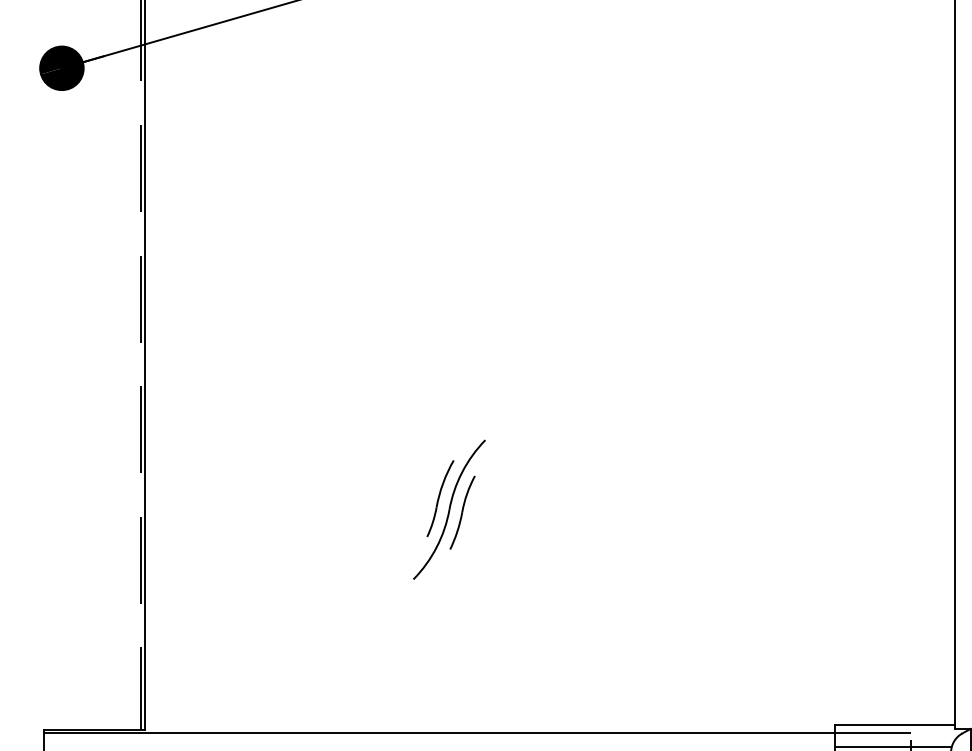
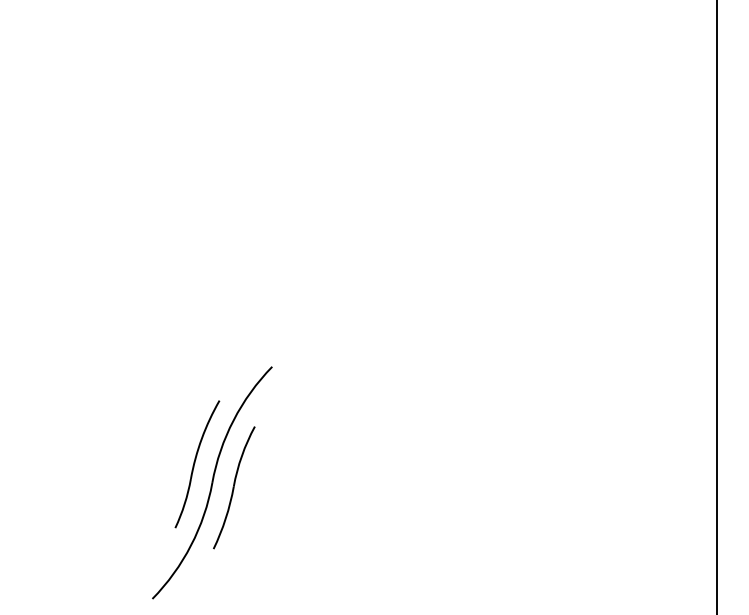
part: (449, 509) -> (212, 482), size x1.67

